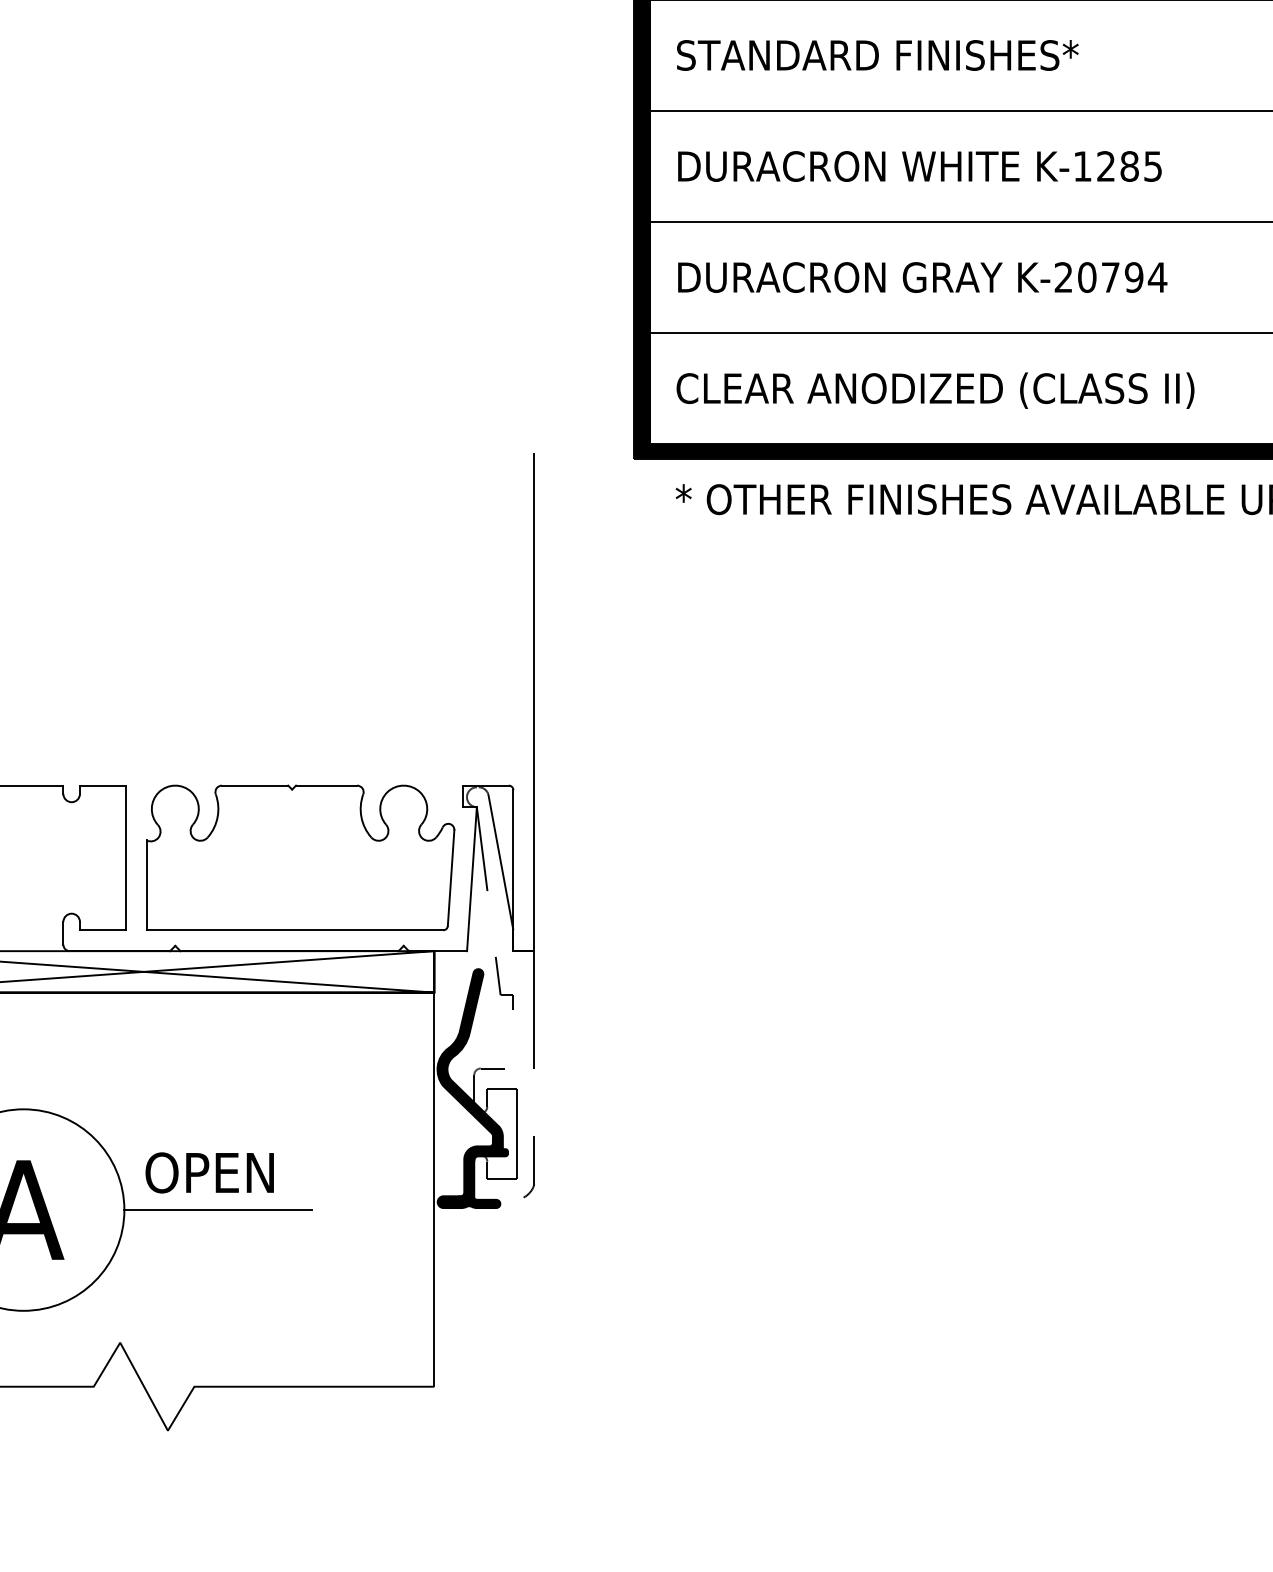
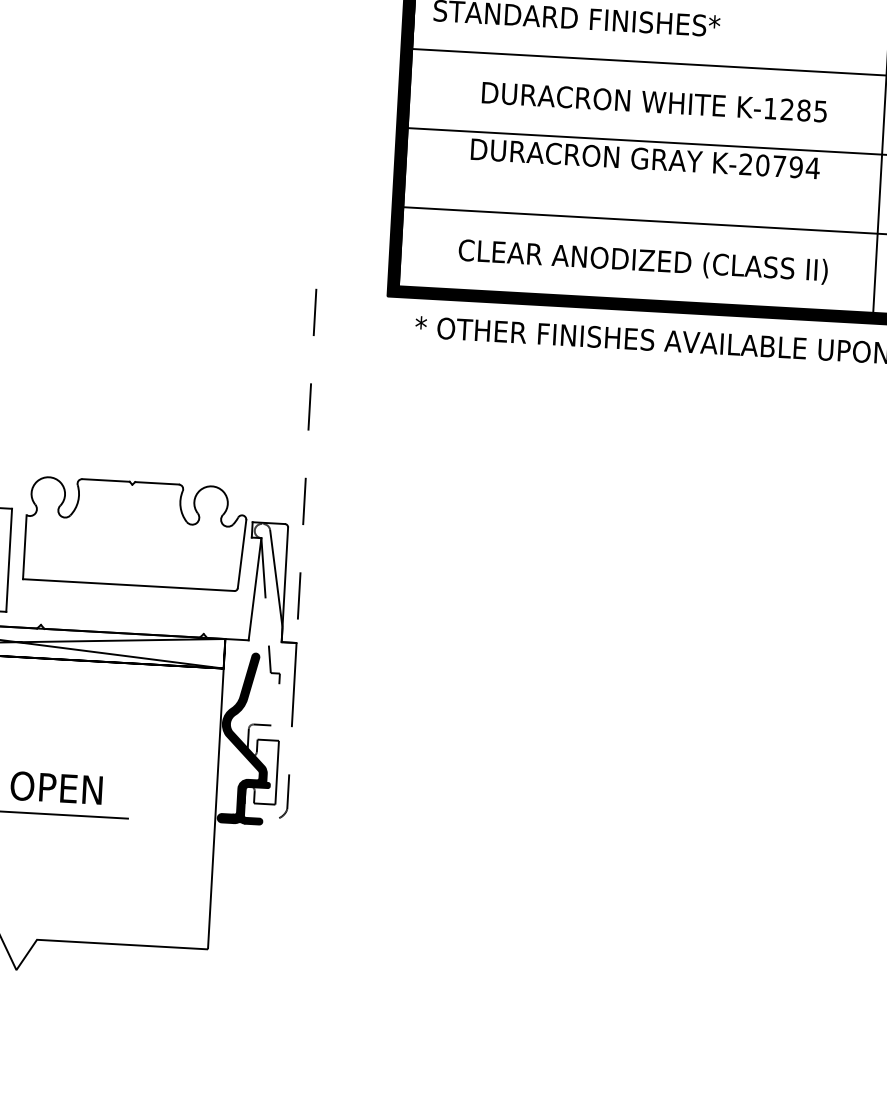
text: (919, 166) -> (654, 102), moved
text: (922, 277) -> (645, 158), moved
text: (935, 390) -> (643, 261), moved
line: (534, 702) -> (306, 465), solid -> dashed
part: (300, 857) -> (135, 533), moved

